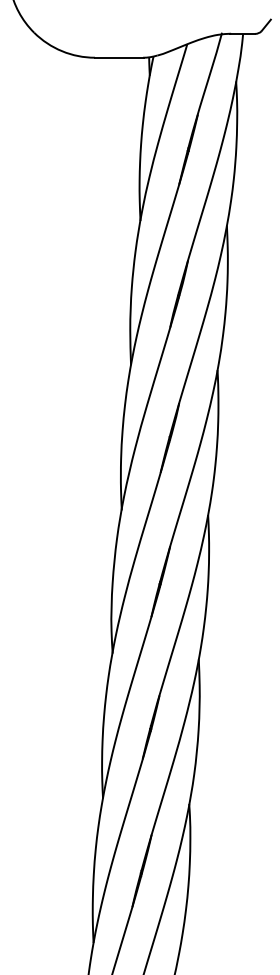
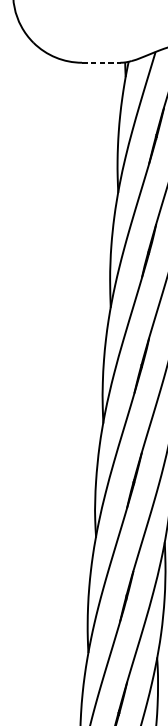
line: (119, 57) -> (101, 62), solid -> dashed

